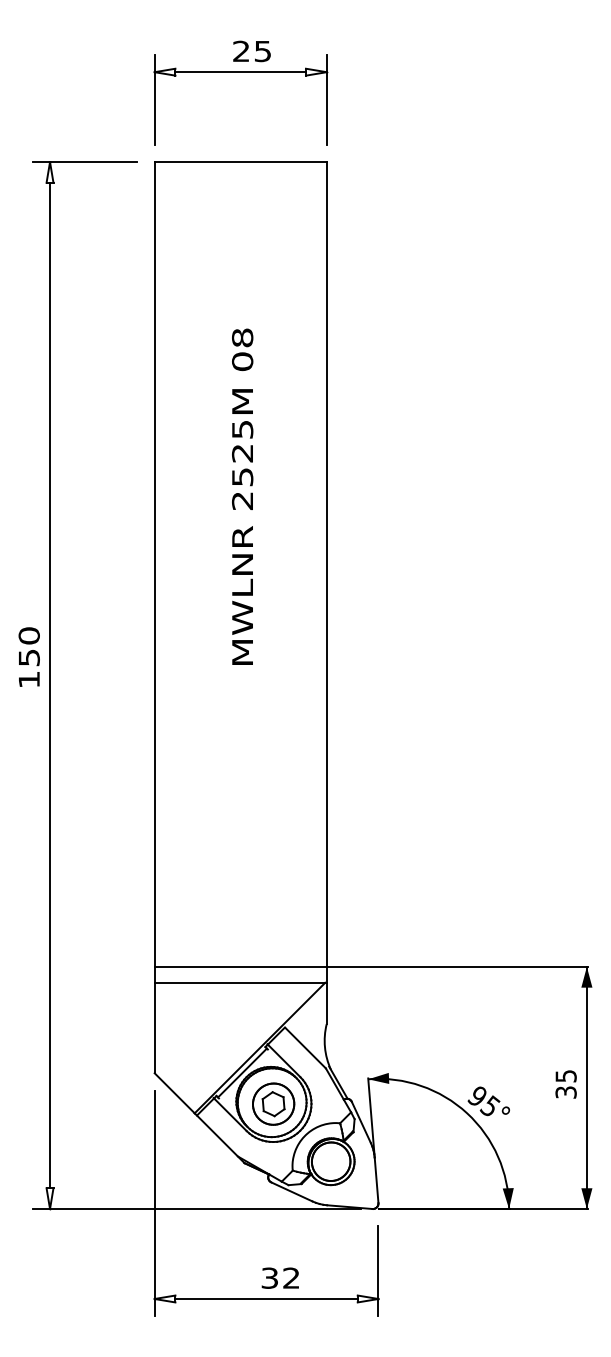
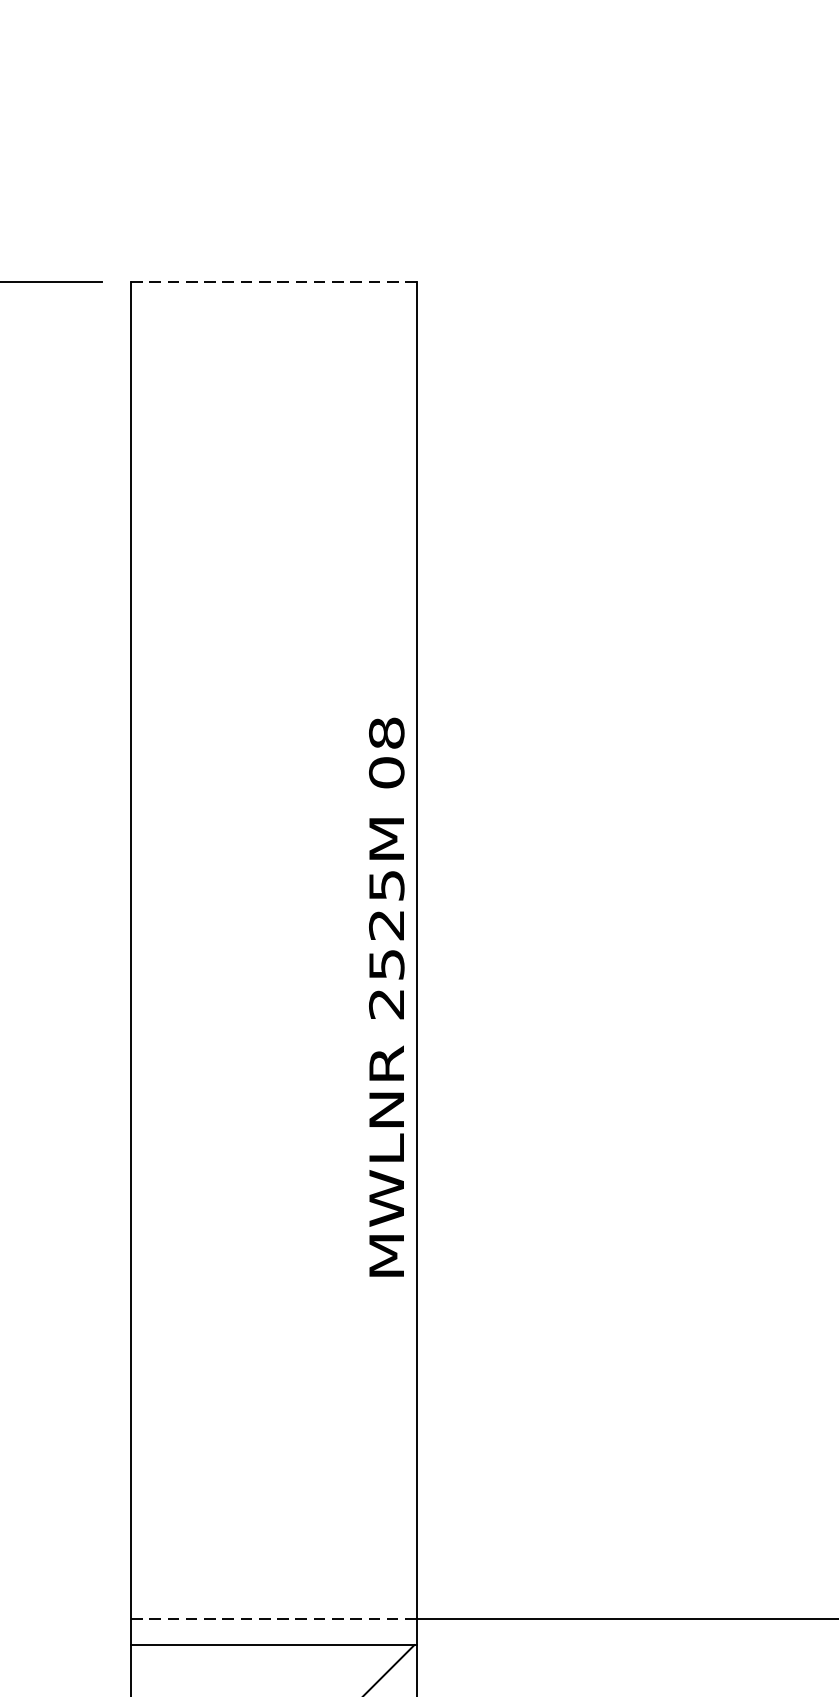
part: (240, 72) -> (273, 132), removed
line: (240, 162) -> (273, 282), solid -> dashed
text: (242, 496) -> (386, 996), moved
line: (241, 966) -> (275, 1618), solid -> dashed

